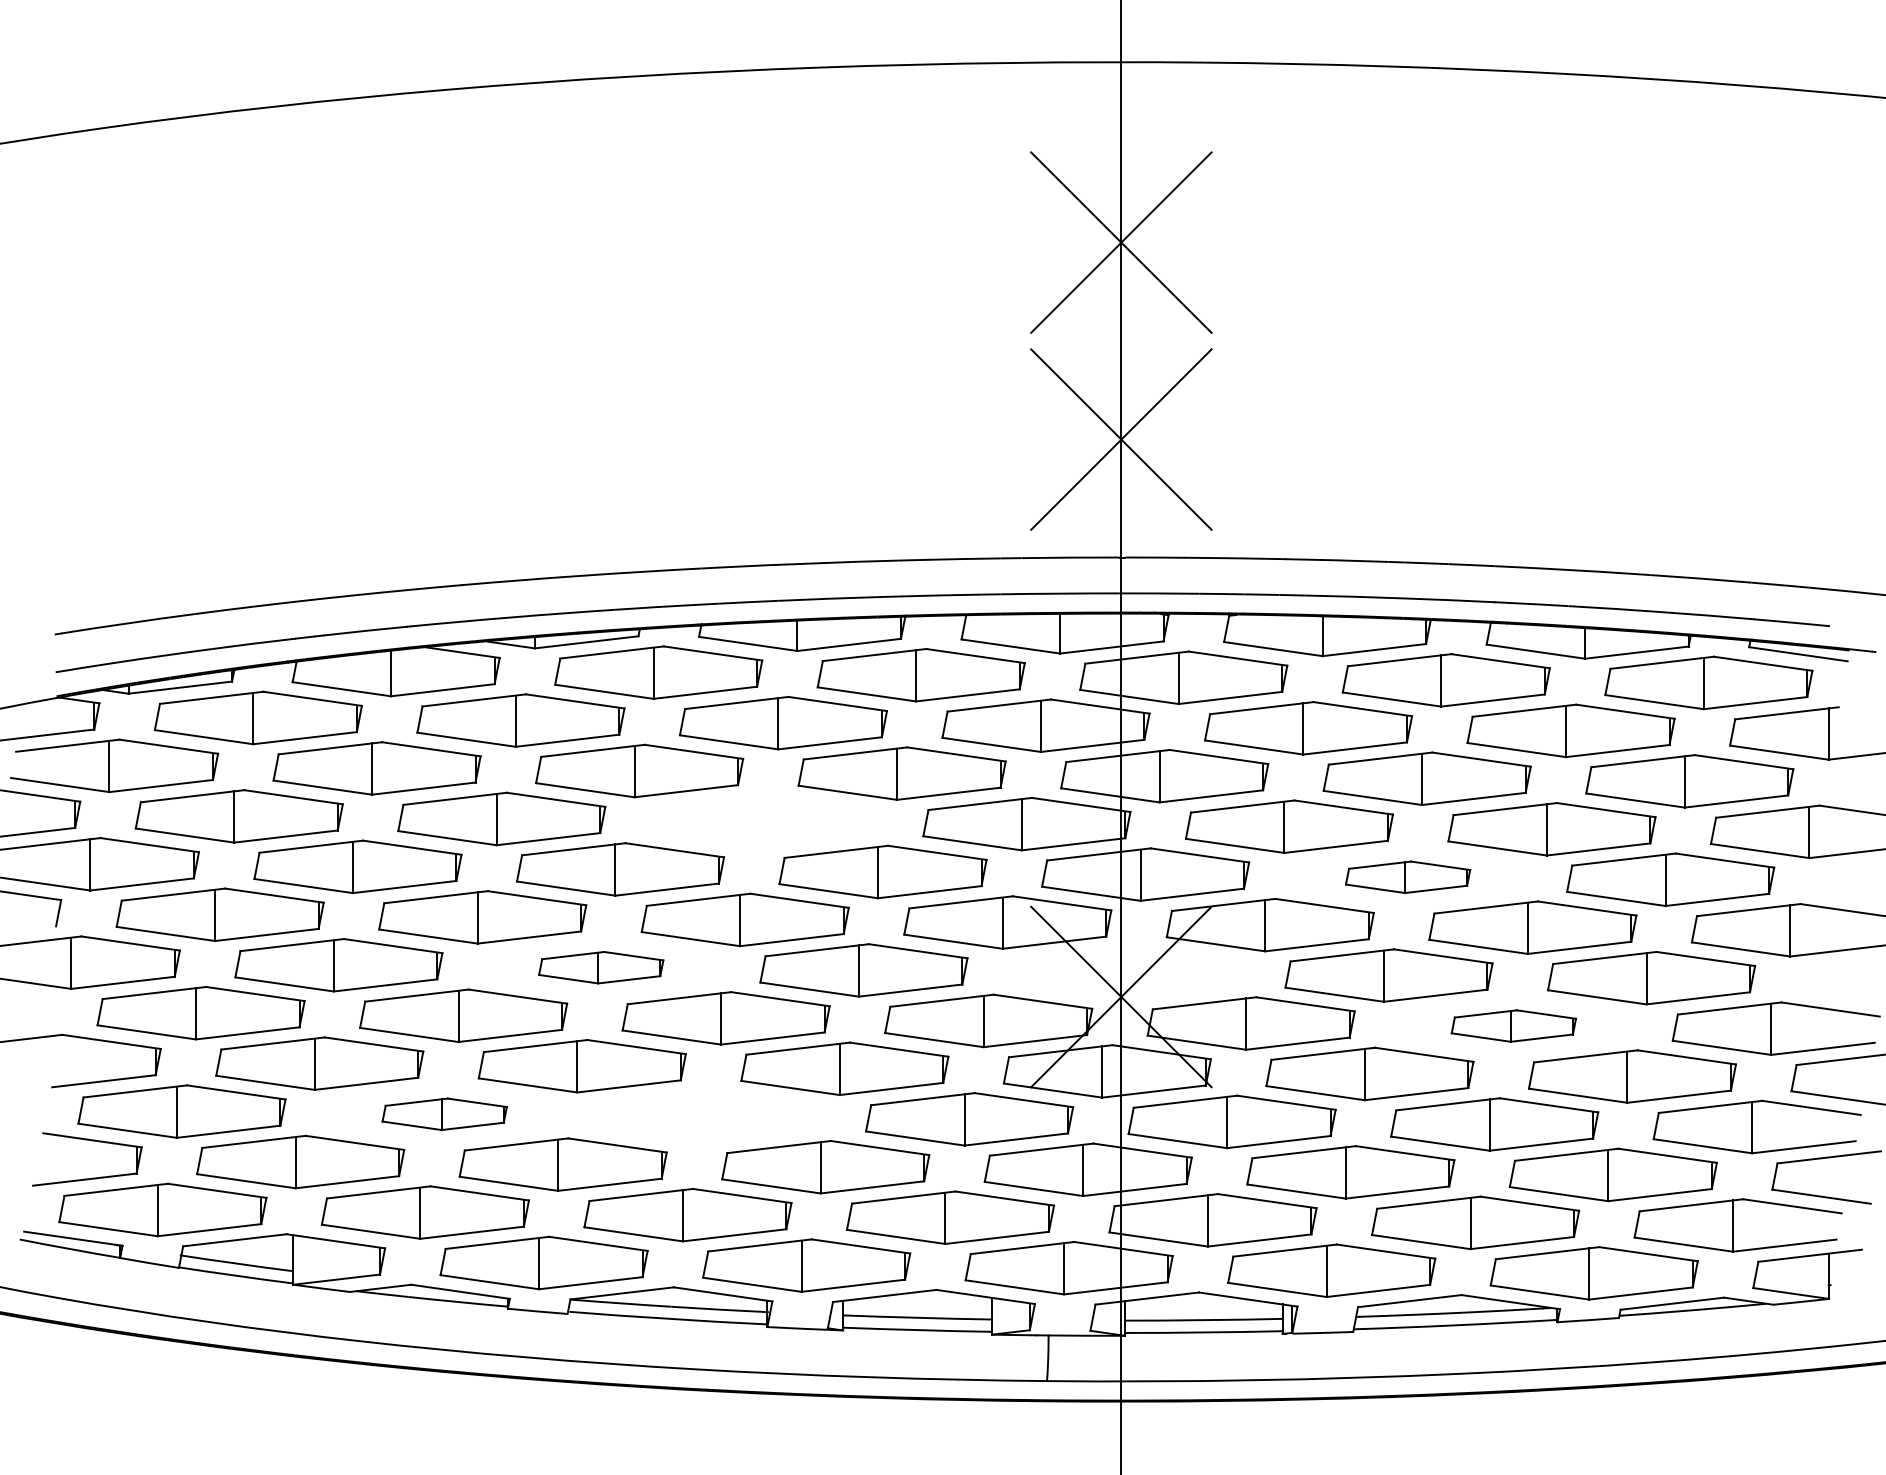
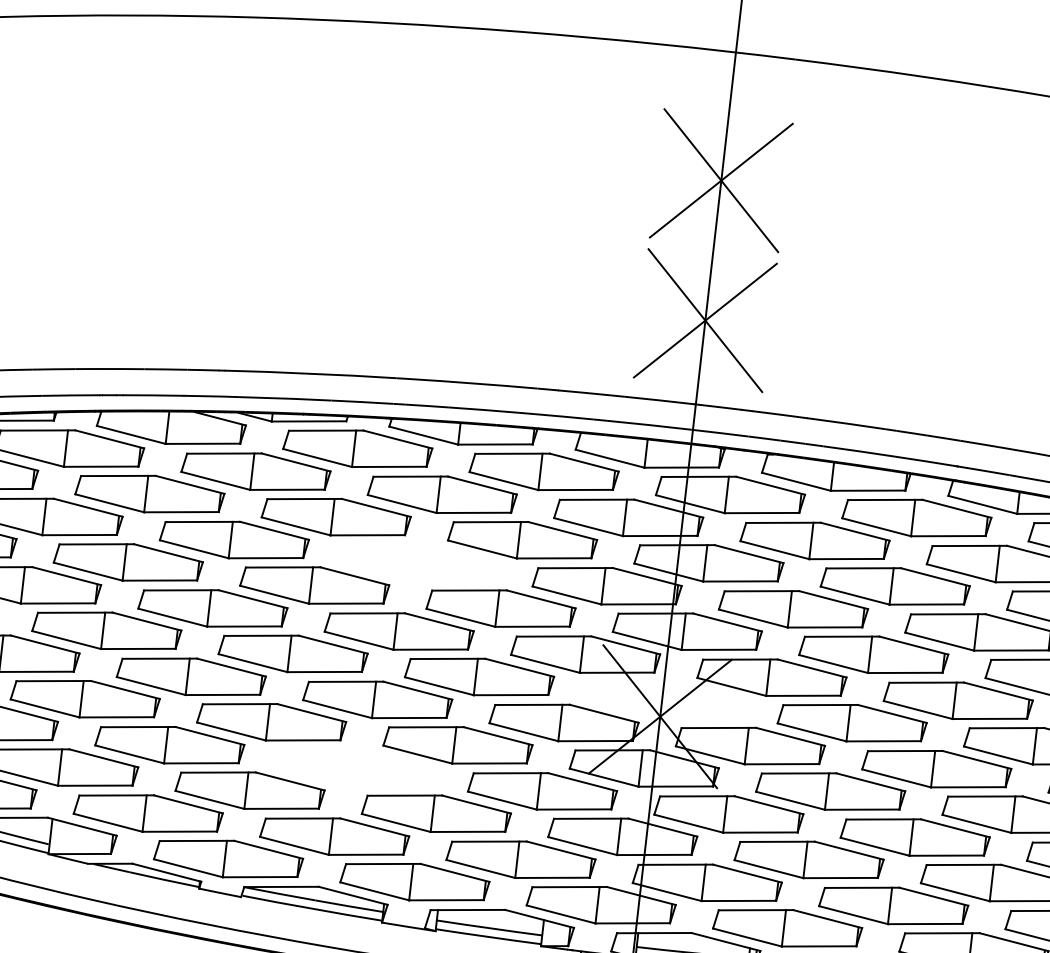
part: (1407, 877) -> (873, 654), size x1.67
part: (600, 967) -> (292, 653), size x1.67
part: (1513, 1025) -> (936, 768), size x1.67
part: (444, 1114) -> (169, 745), size x1.67

